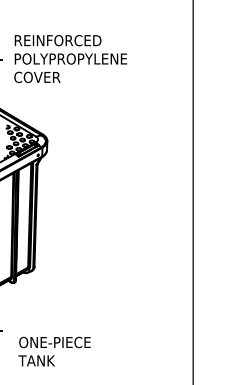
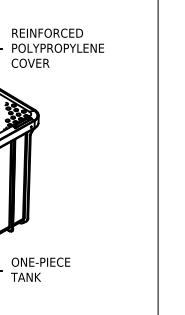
text: (54, 351) -> (40, 269), moved

